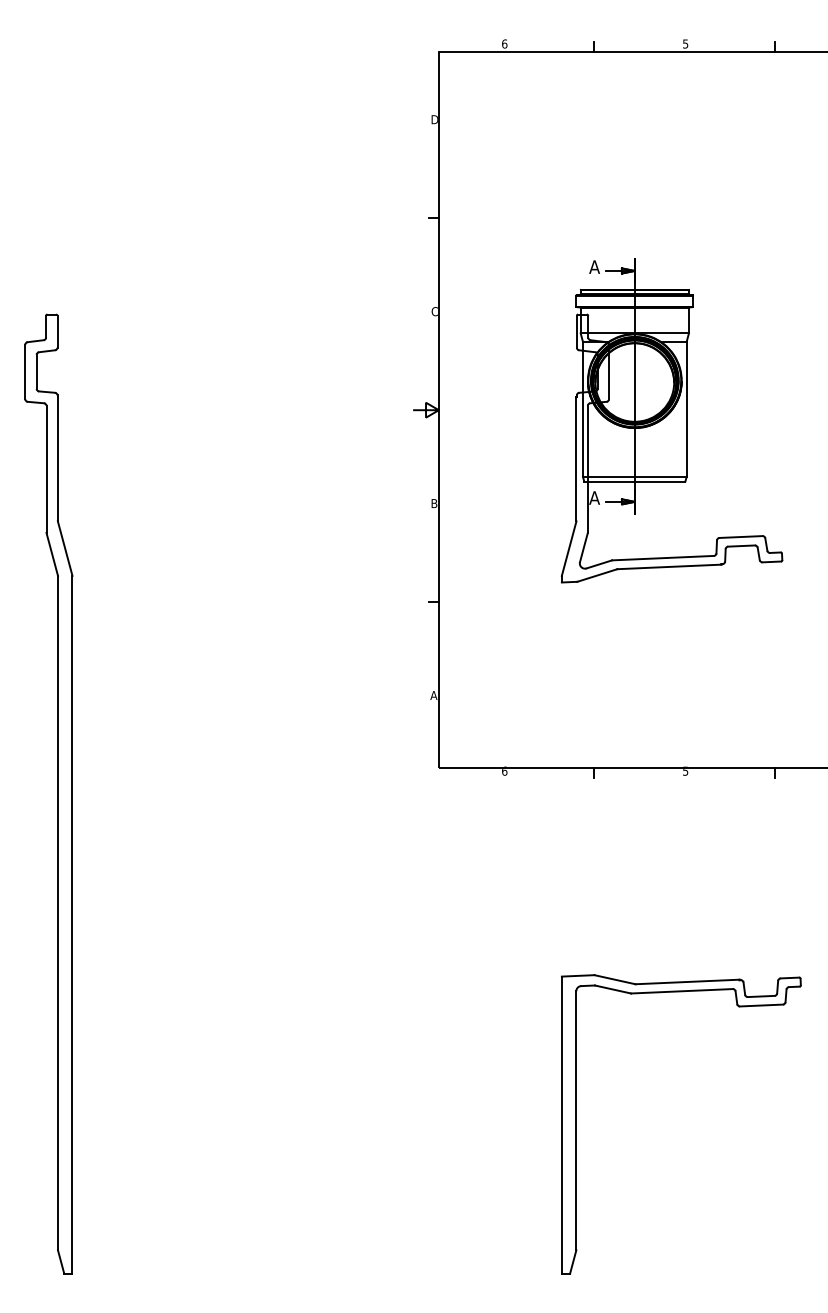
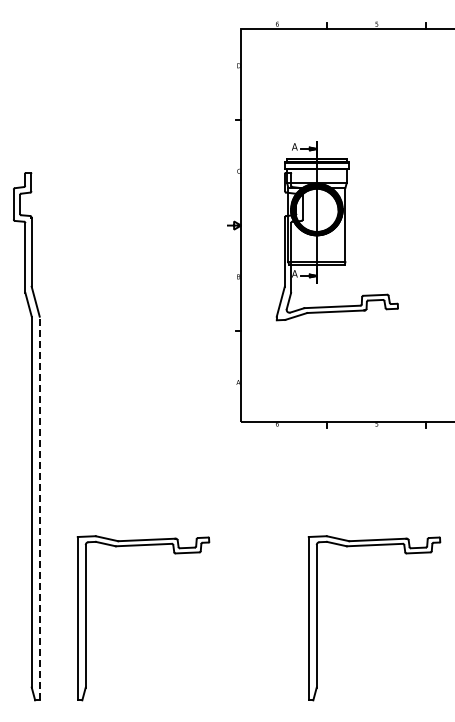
part: (670, 420) -> (336, 231), moved
line: (72, 924) -> (39, 508), solid -> dashed
part: (157, 1124) -> (86, 618), added

